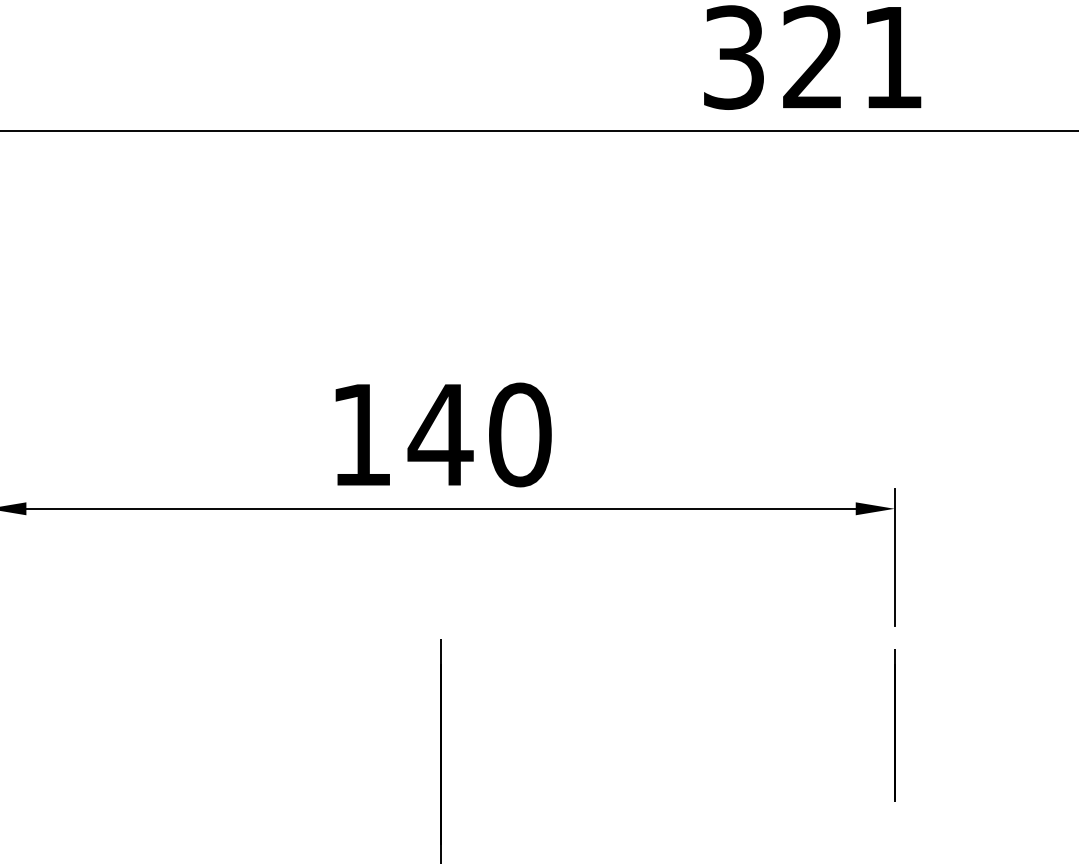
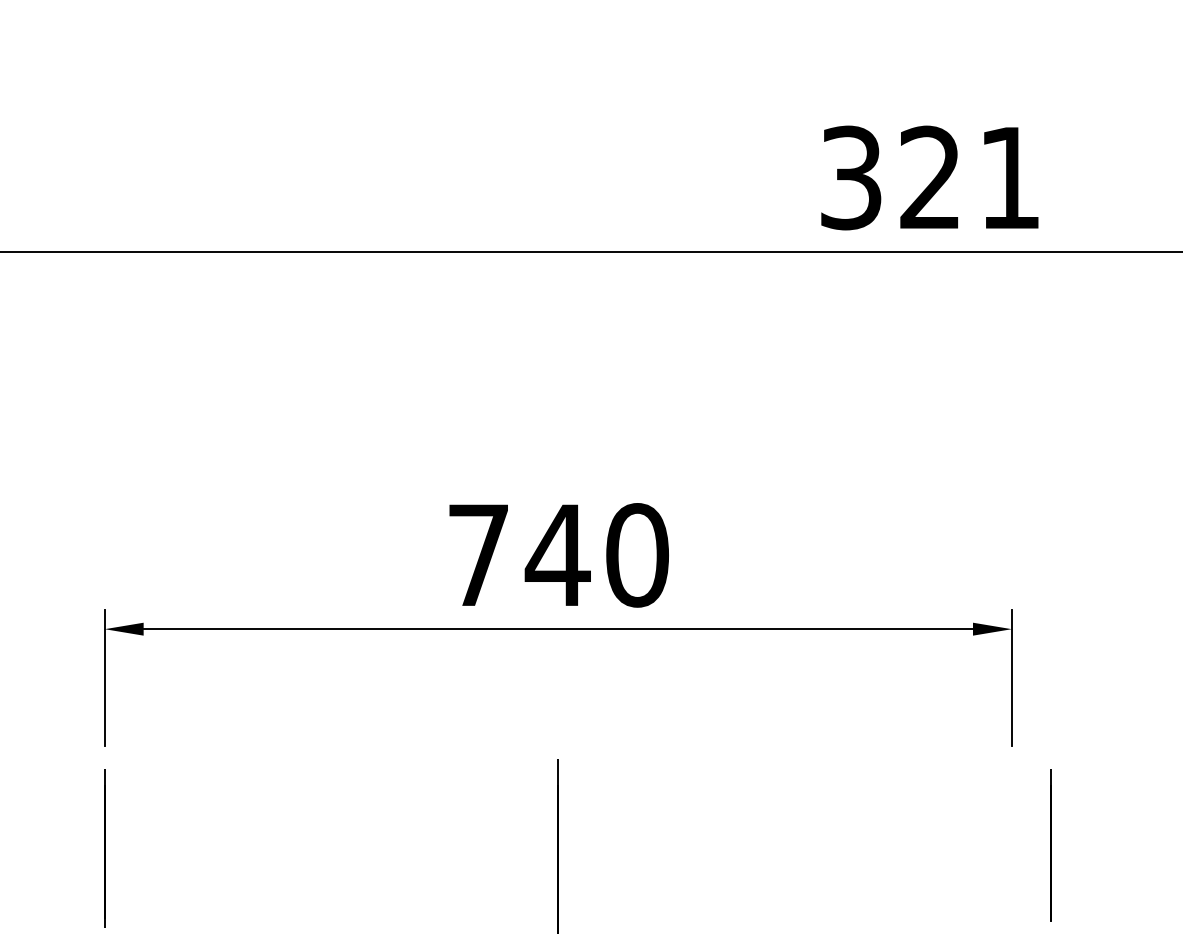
text: (361, 434) -> (478, 554), 140 -> 740
line: (894, 725) -> (1050, 845), moved

